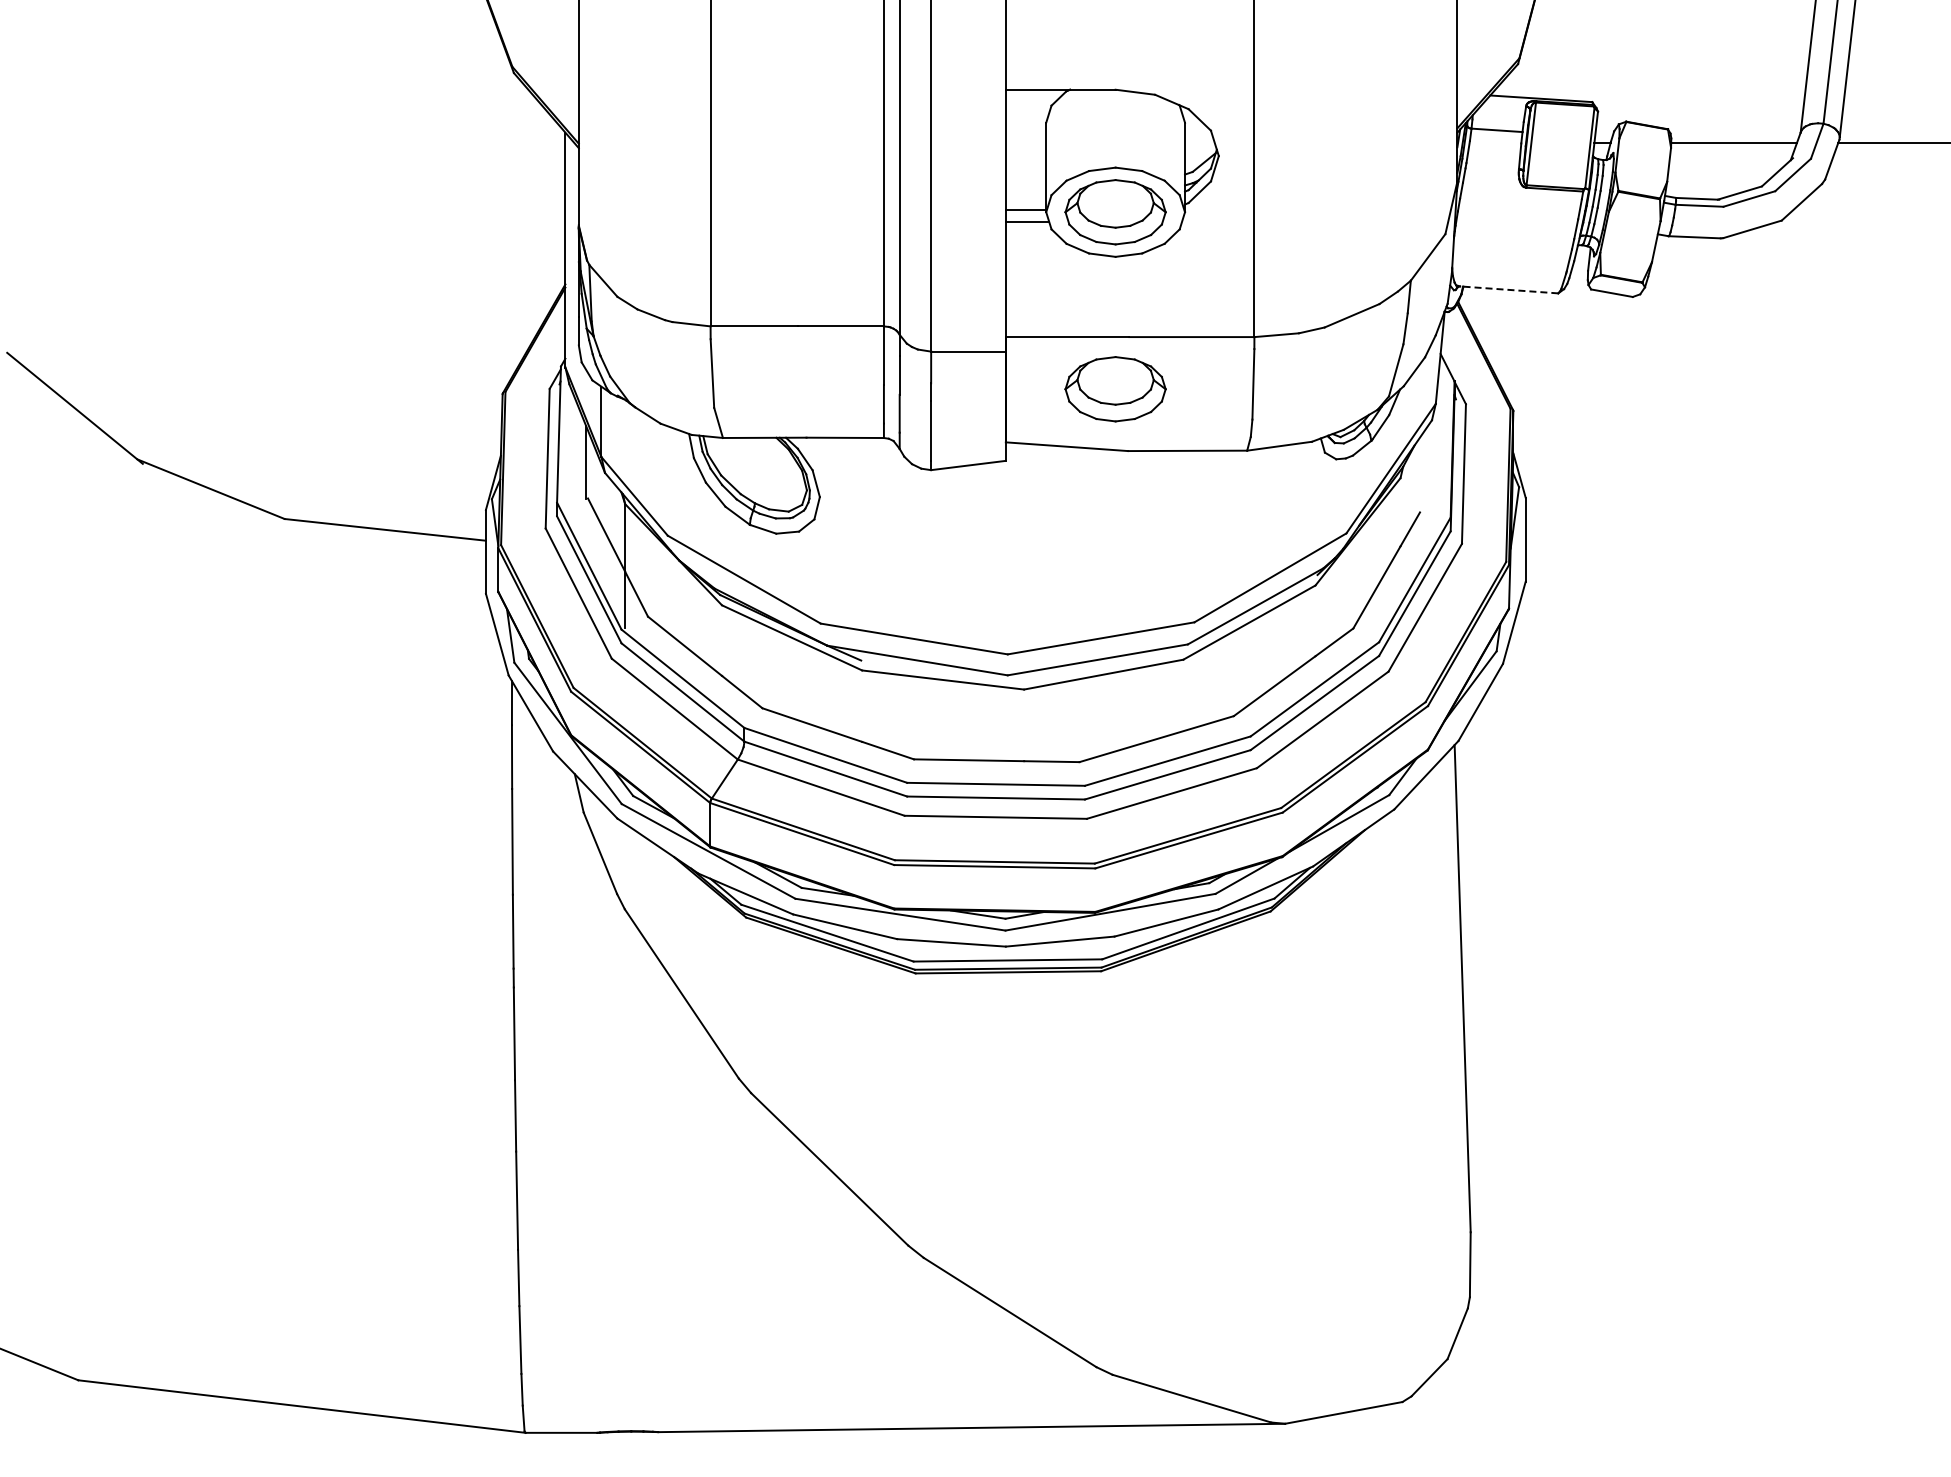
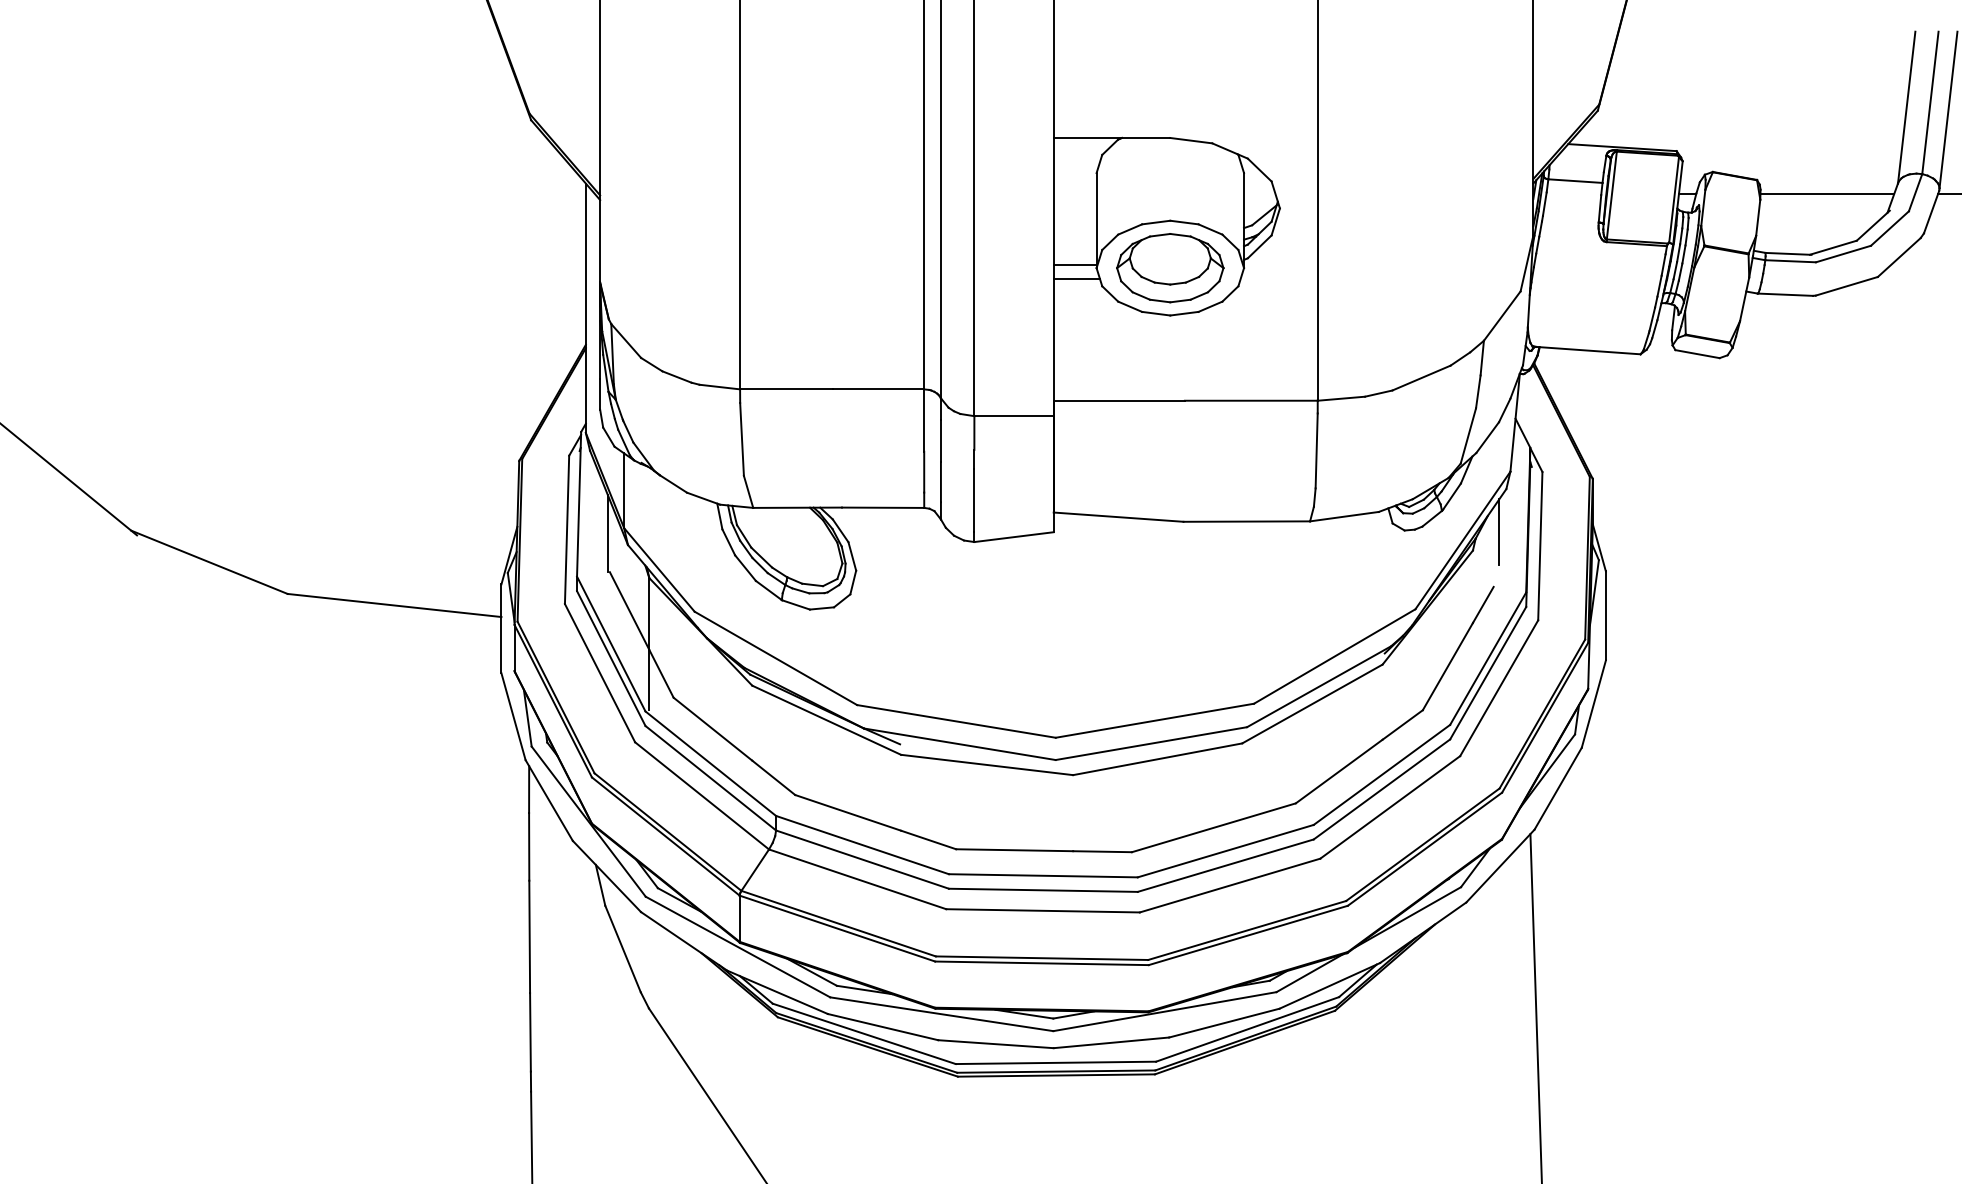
line: (1508, 289) -> (1587, 350), dashed -> solid
part: (1115, 389) -> (1170, 456), removed
line: (1425, 460) -> (1499, 531), added

